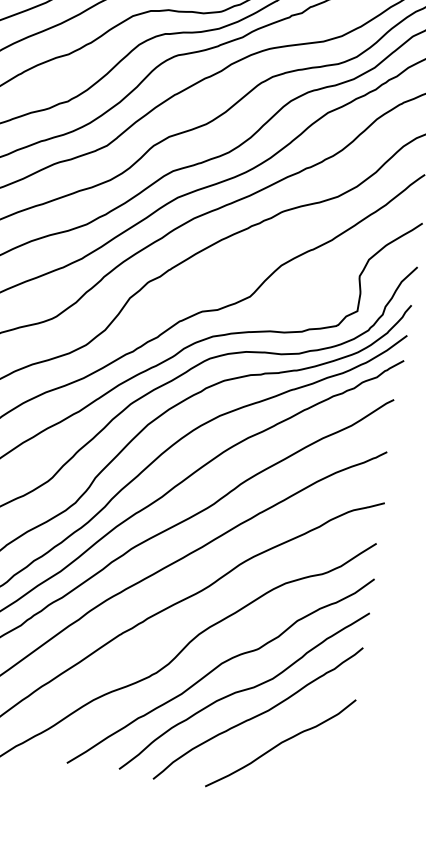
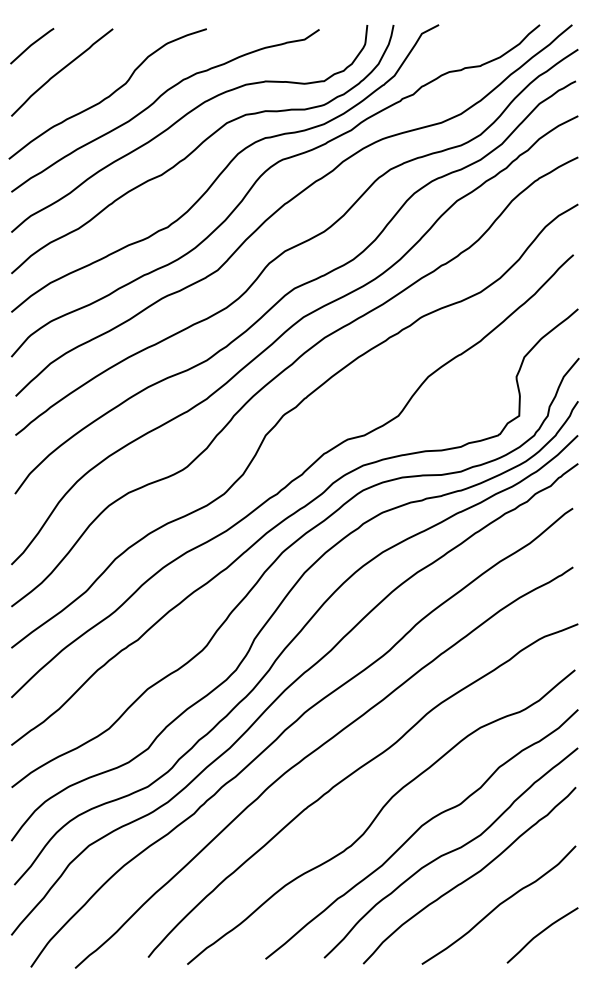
curve: (315, 773) -> (541, 933), added

